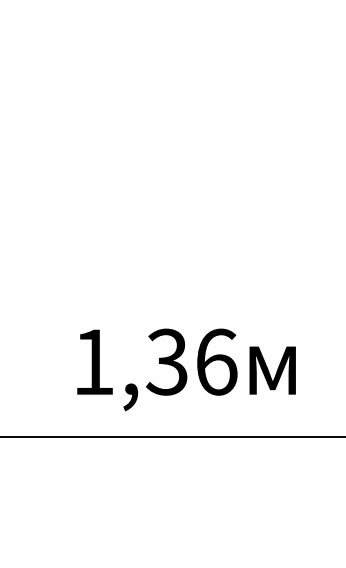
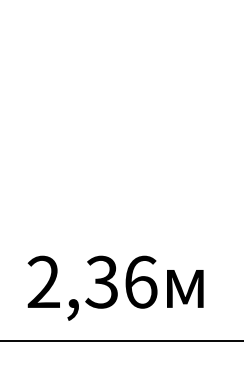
text: (93, 361) -> (43, 281), 1,36 -> 2,36

